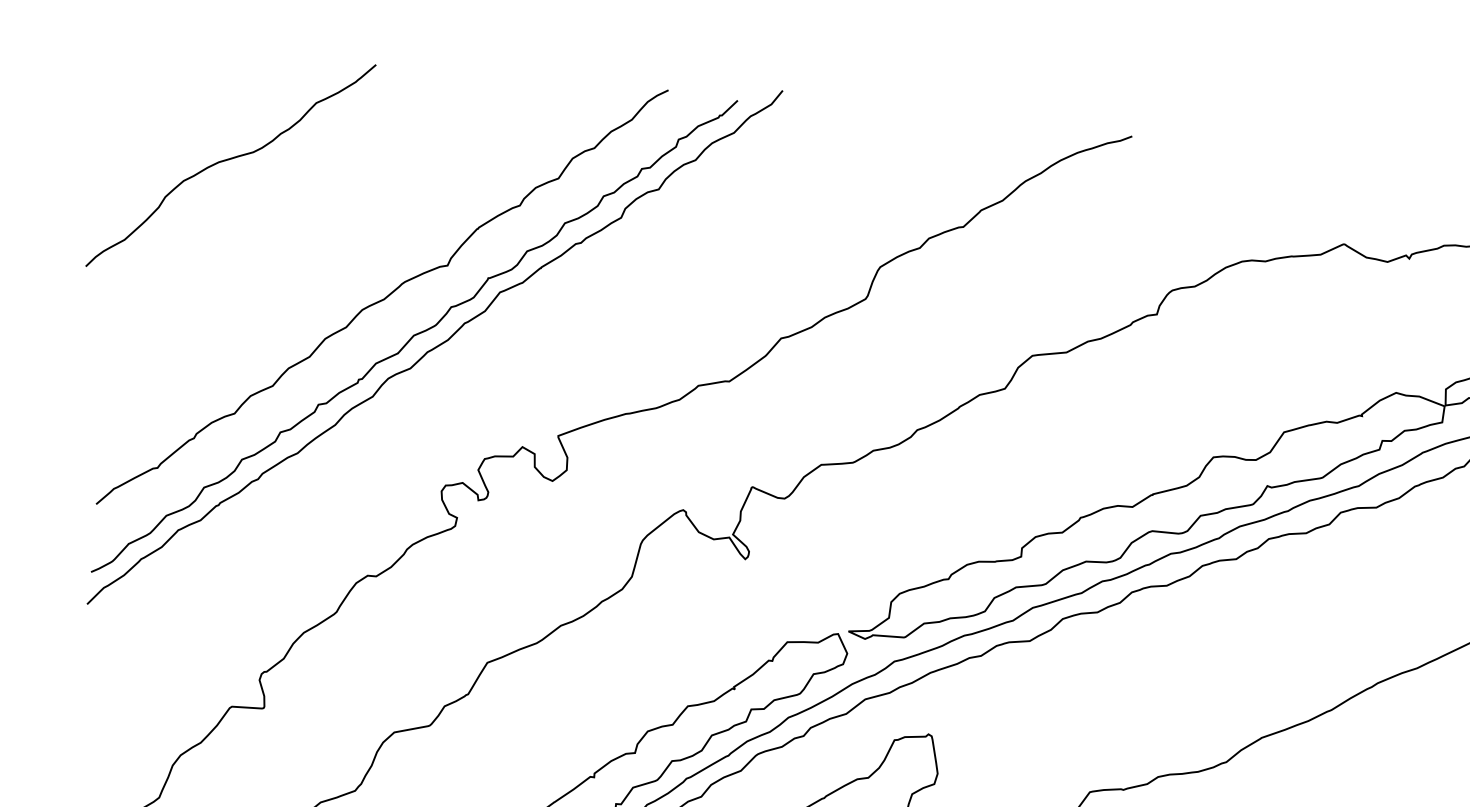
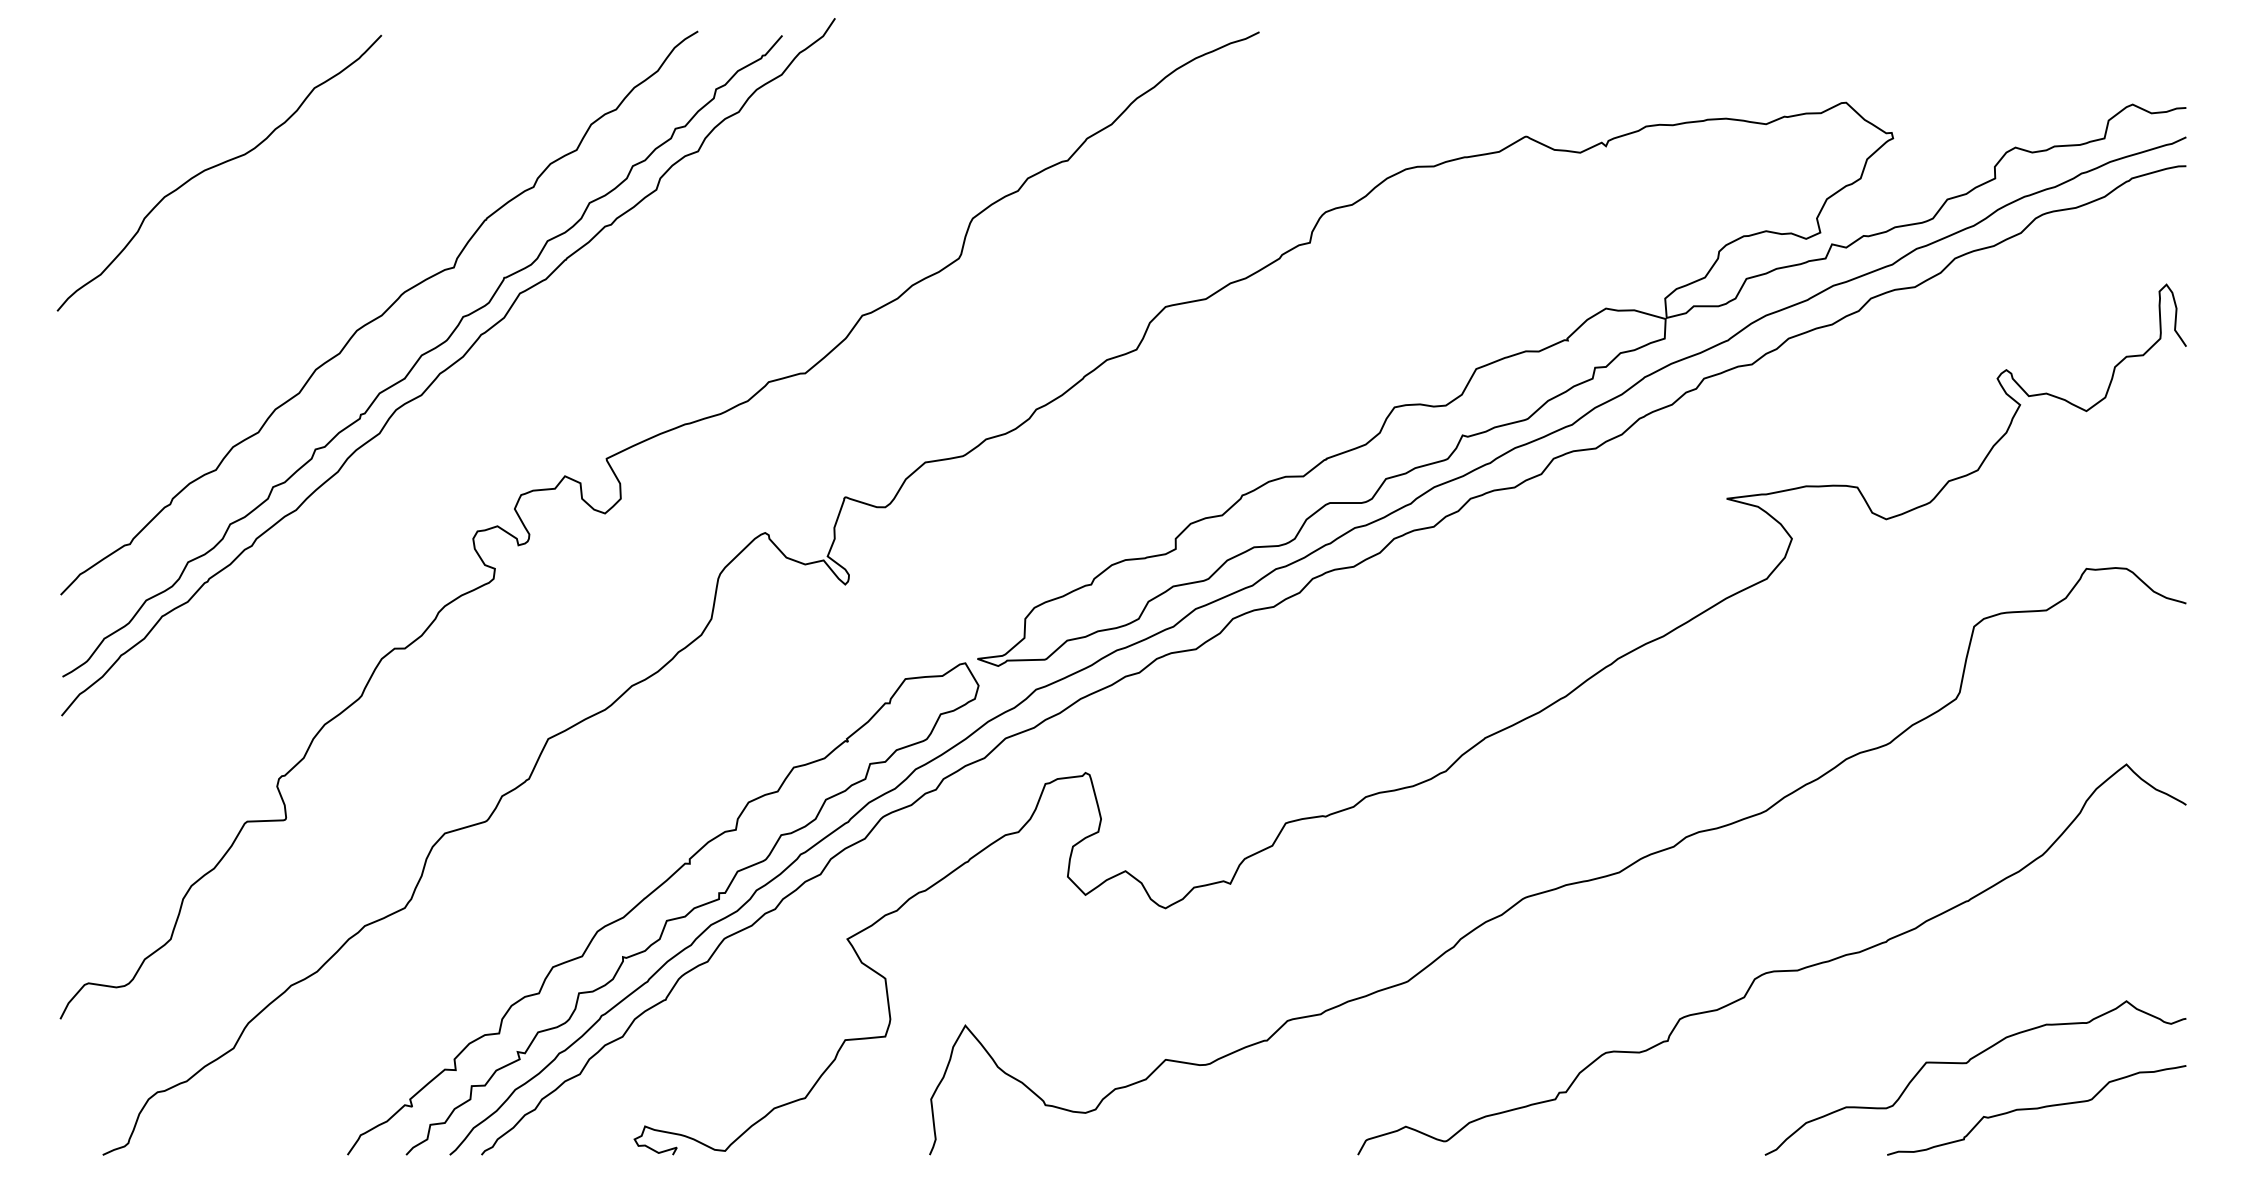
curve: (229, 159) -> (217, 166), moved

